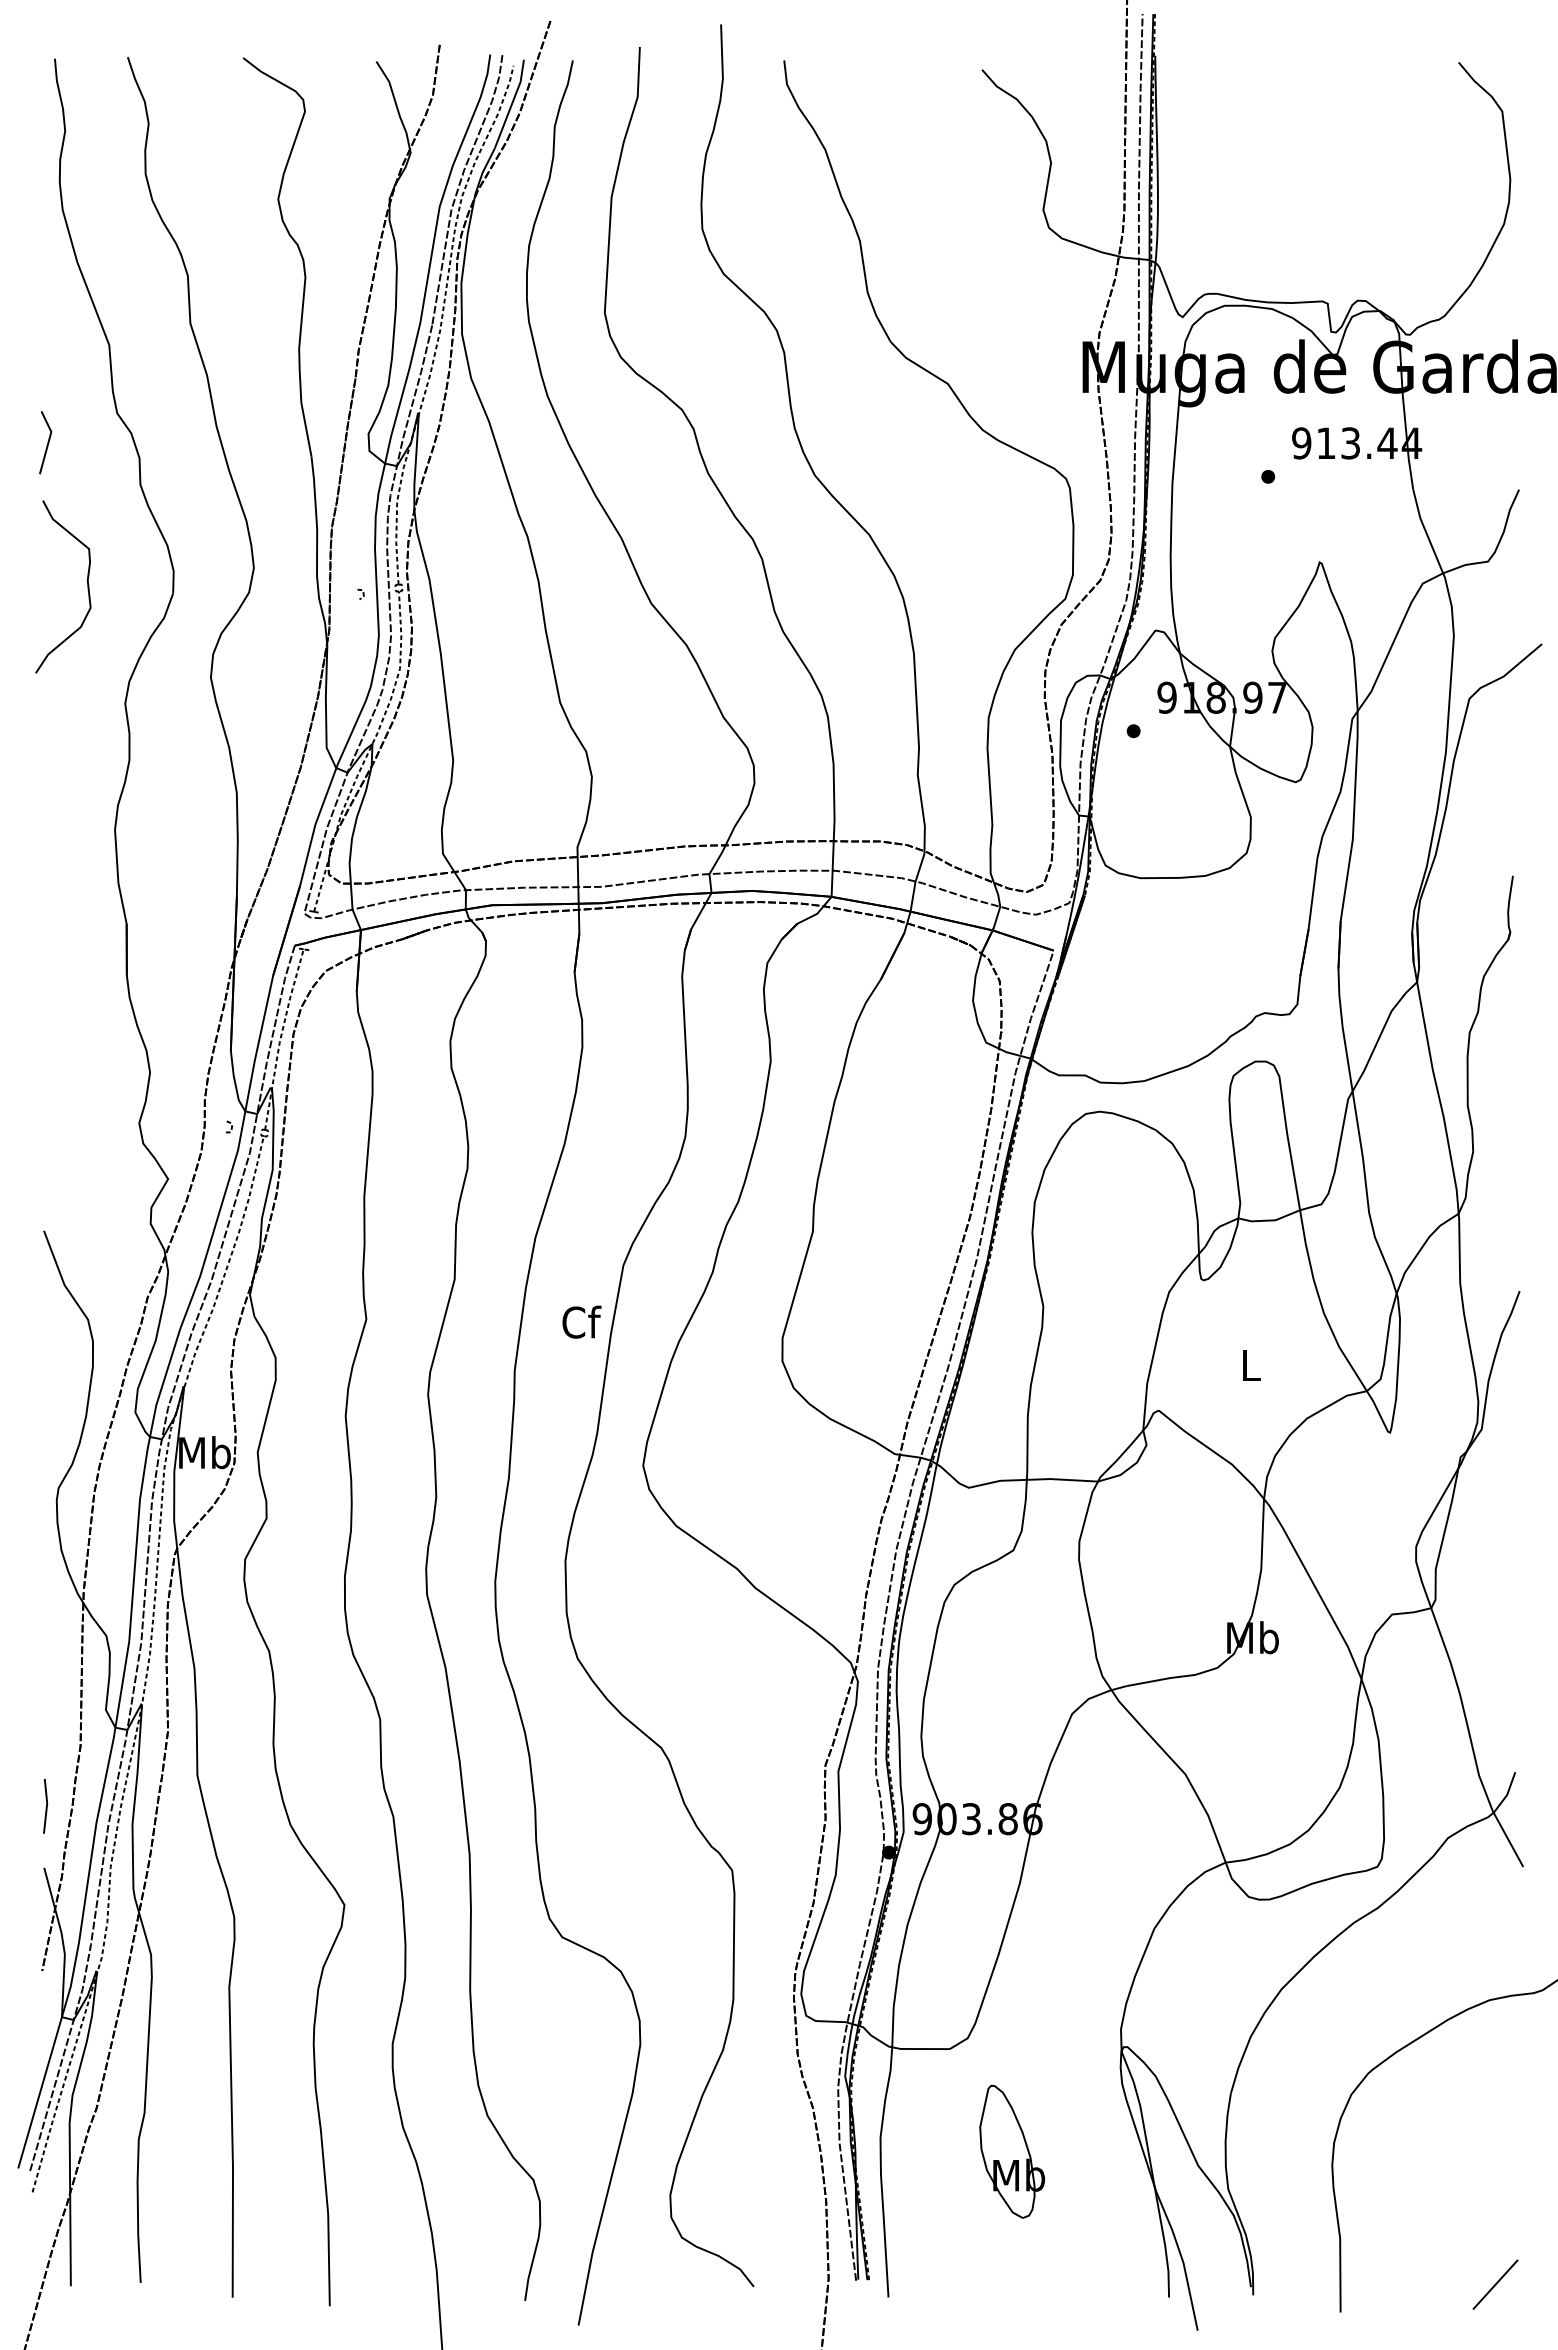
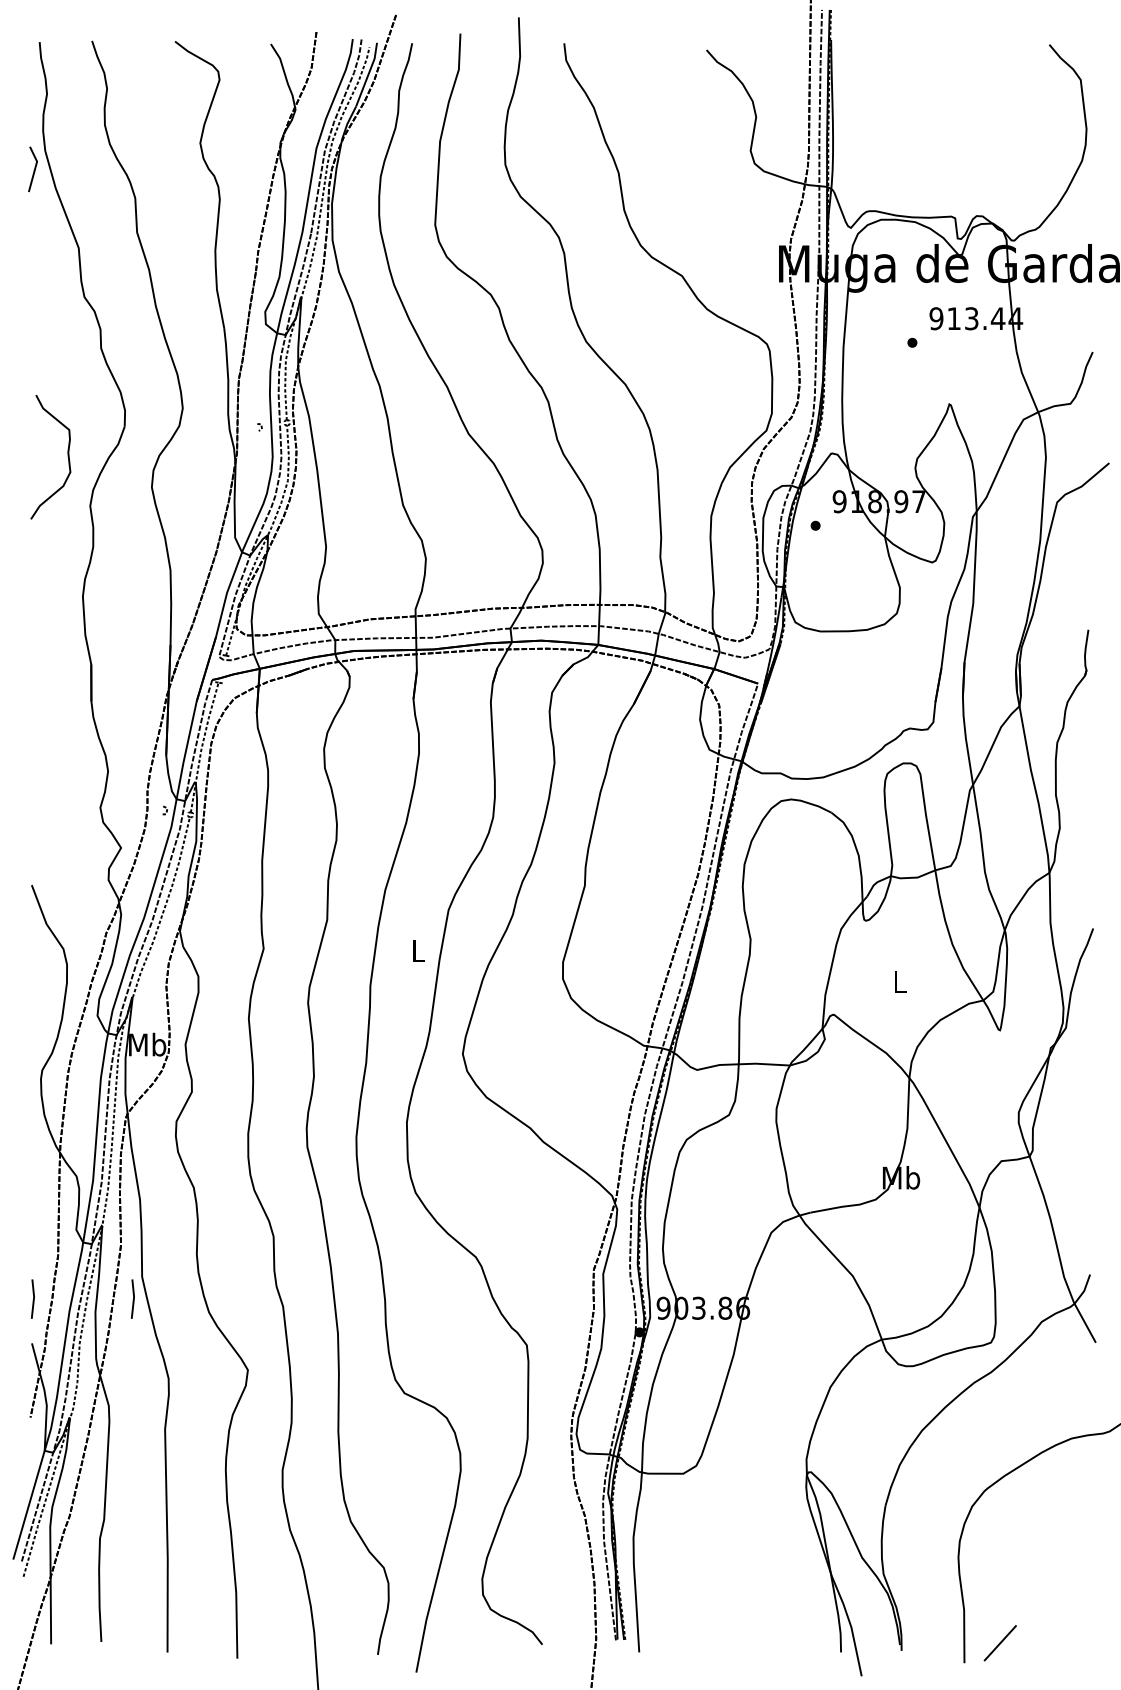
line: (47, 442) -> (34, 169), moved
curve: (86, 580) -> (67, 452), moved
text: (581, 1321) -> (418, 950), Cf -> L
line: (185, 1806) -> (133, 1299), added
part: (1012, 2151) -> (728, 1547), removed
line: (1495, 2284) -> (1000, 1643), moved

